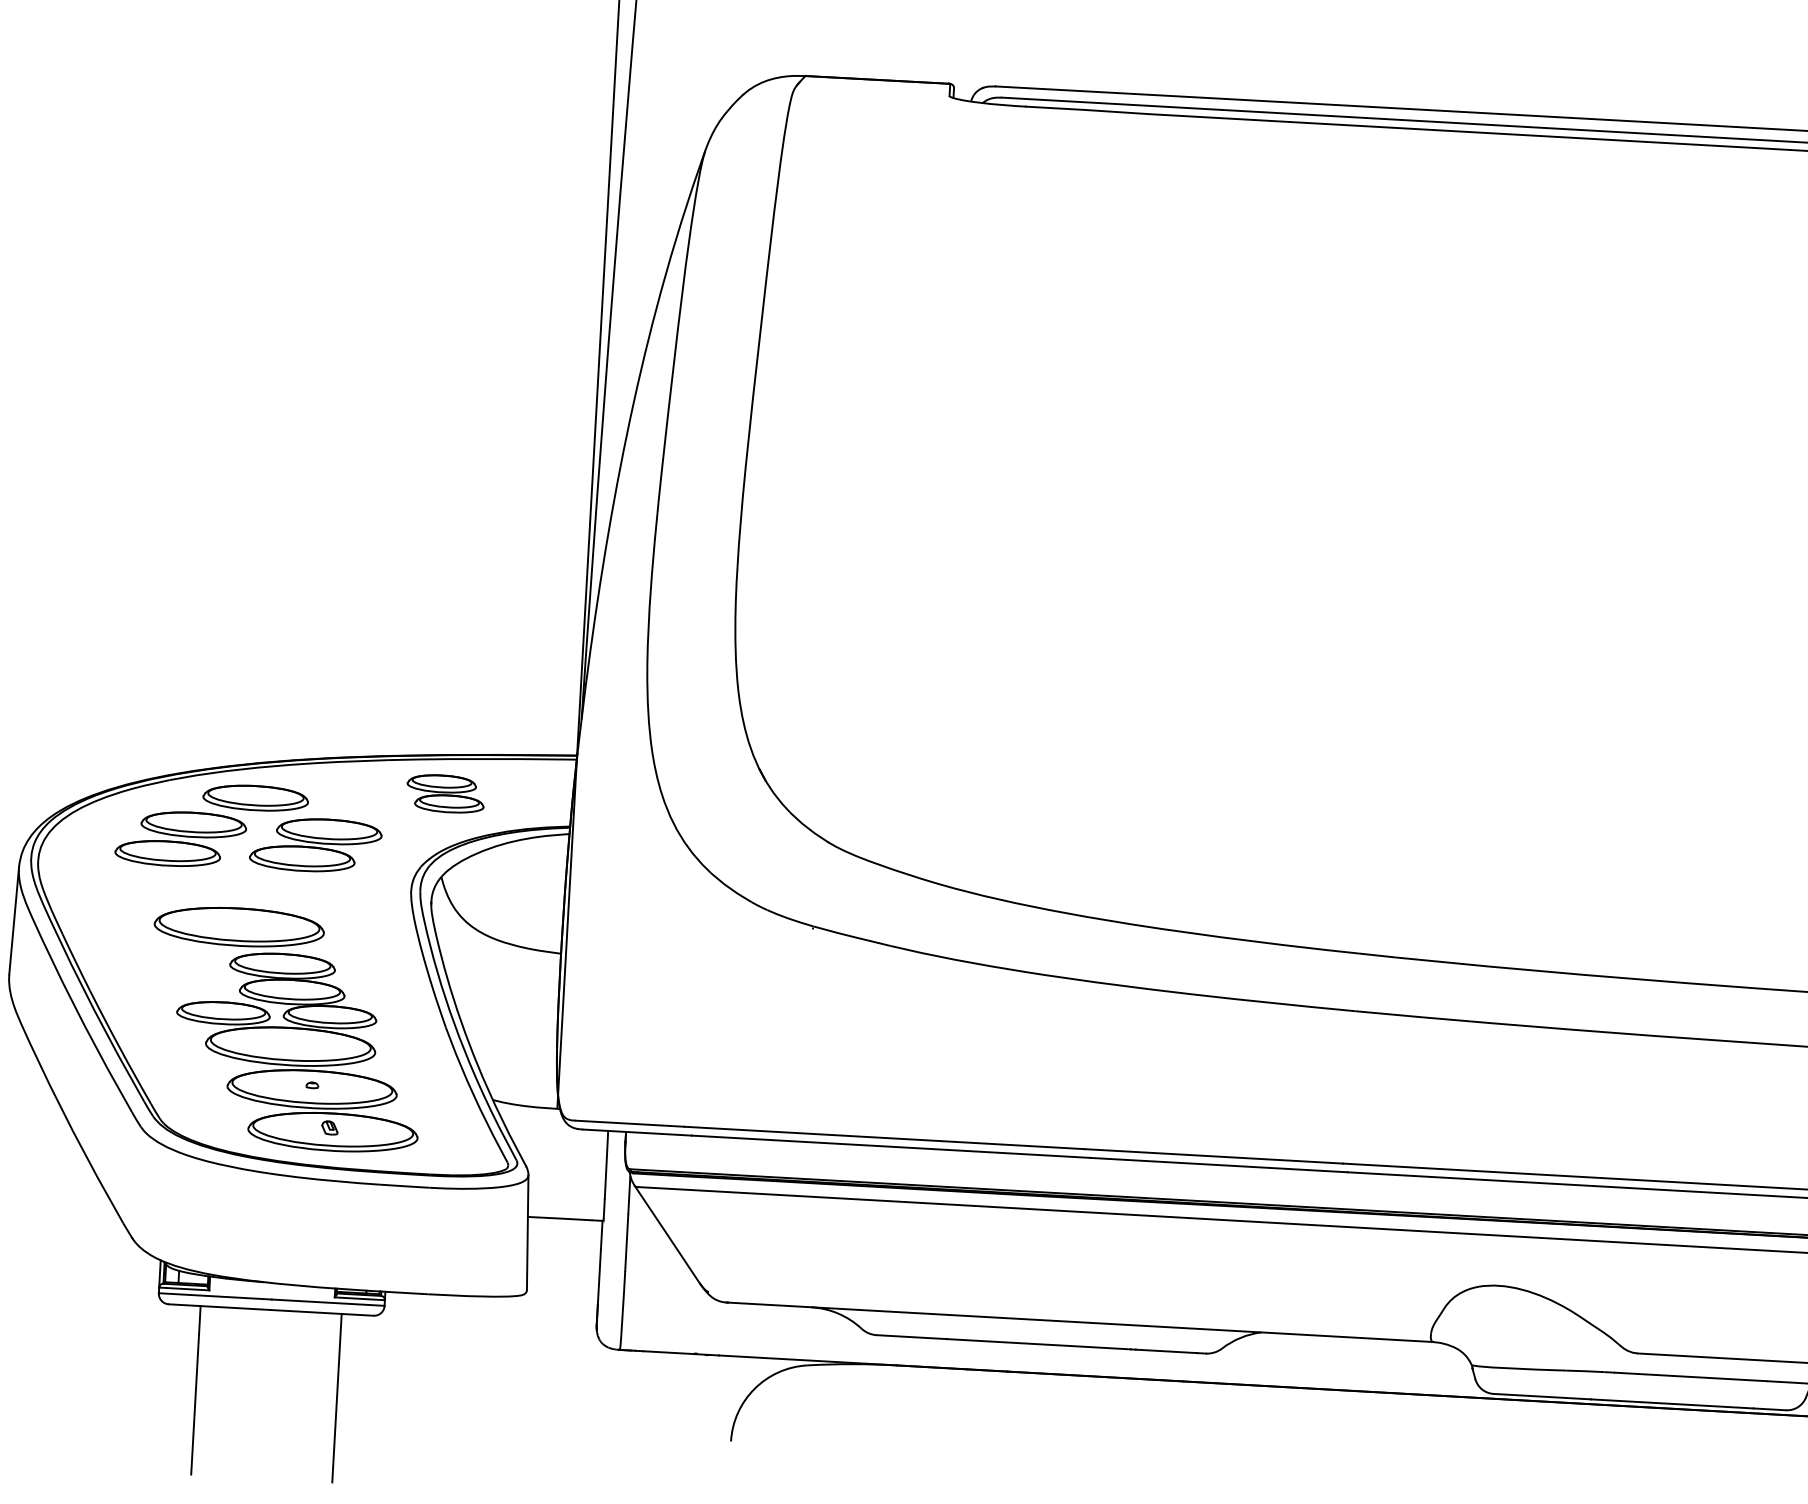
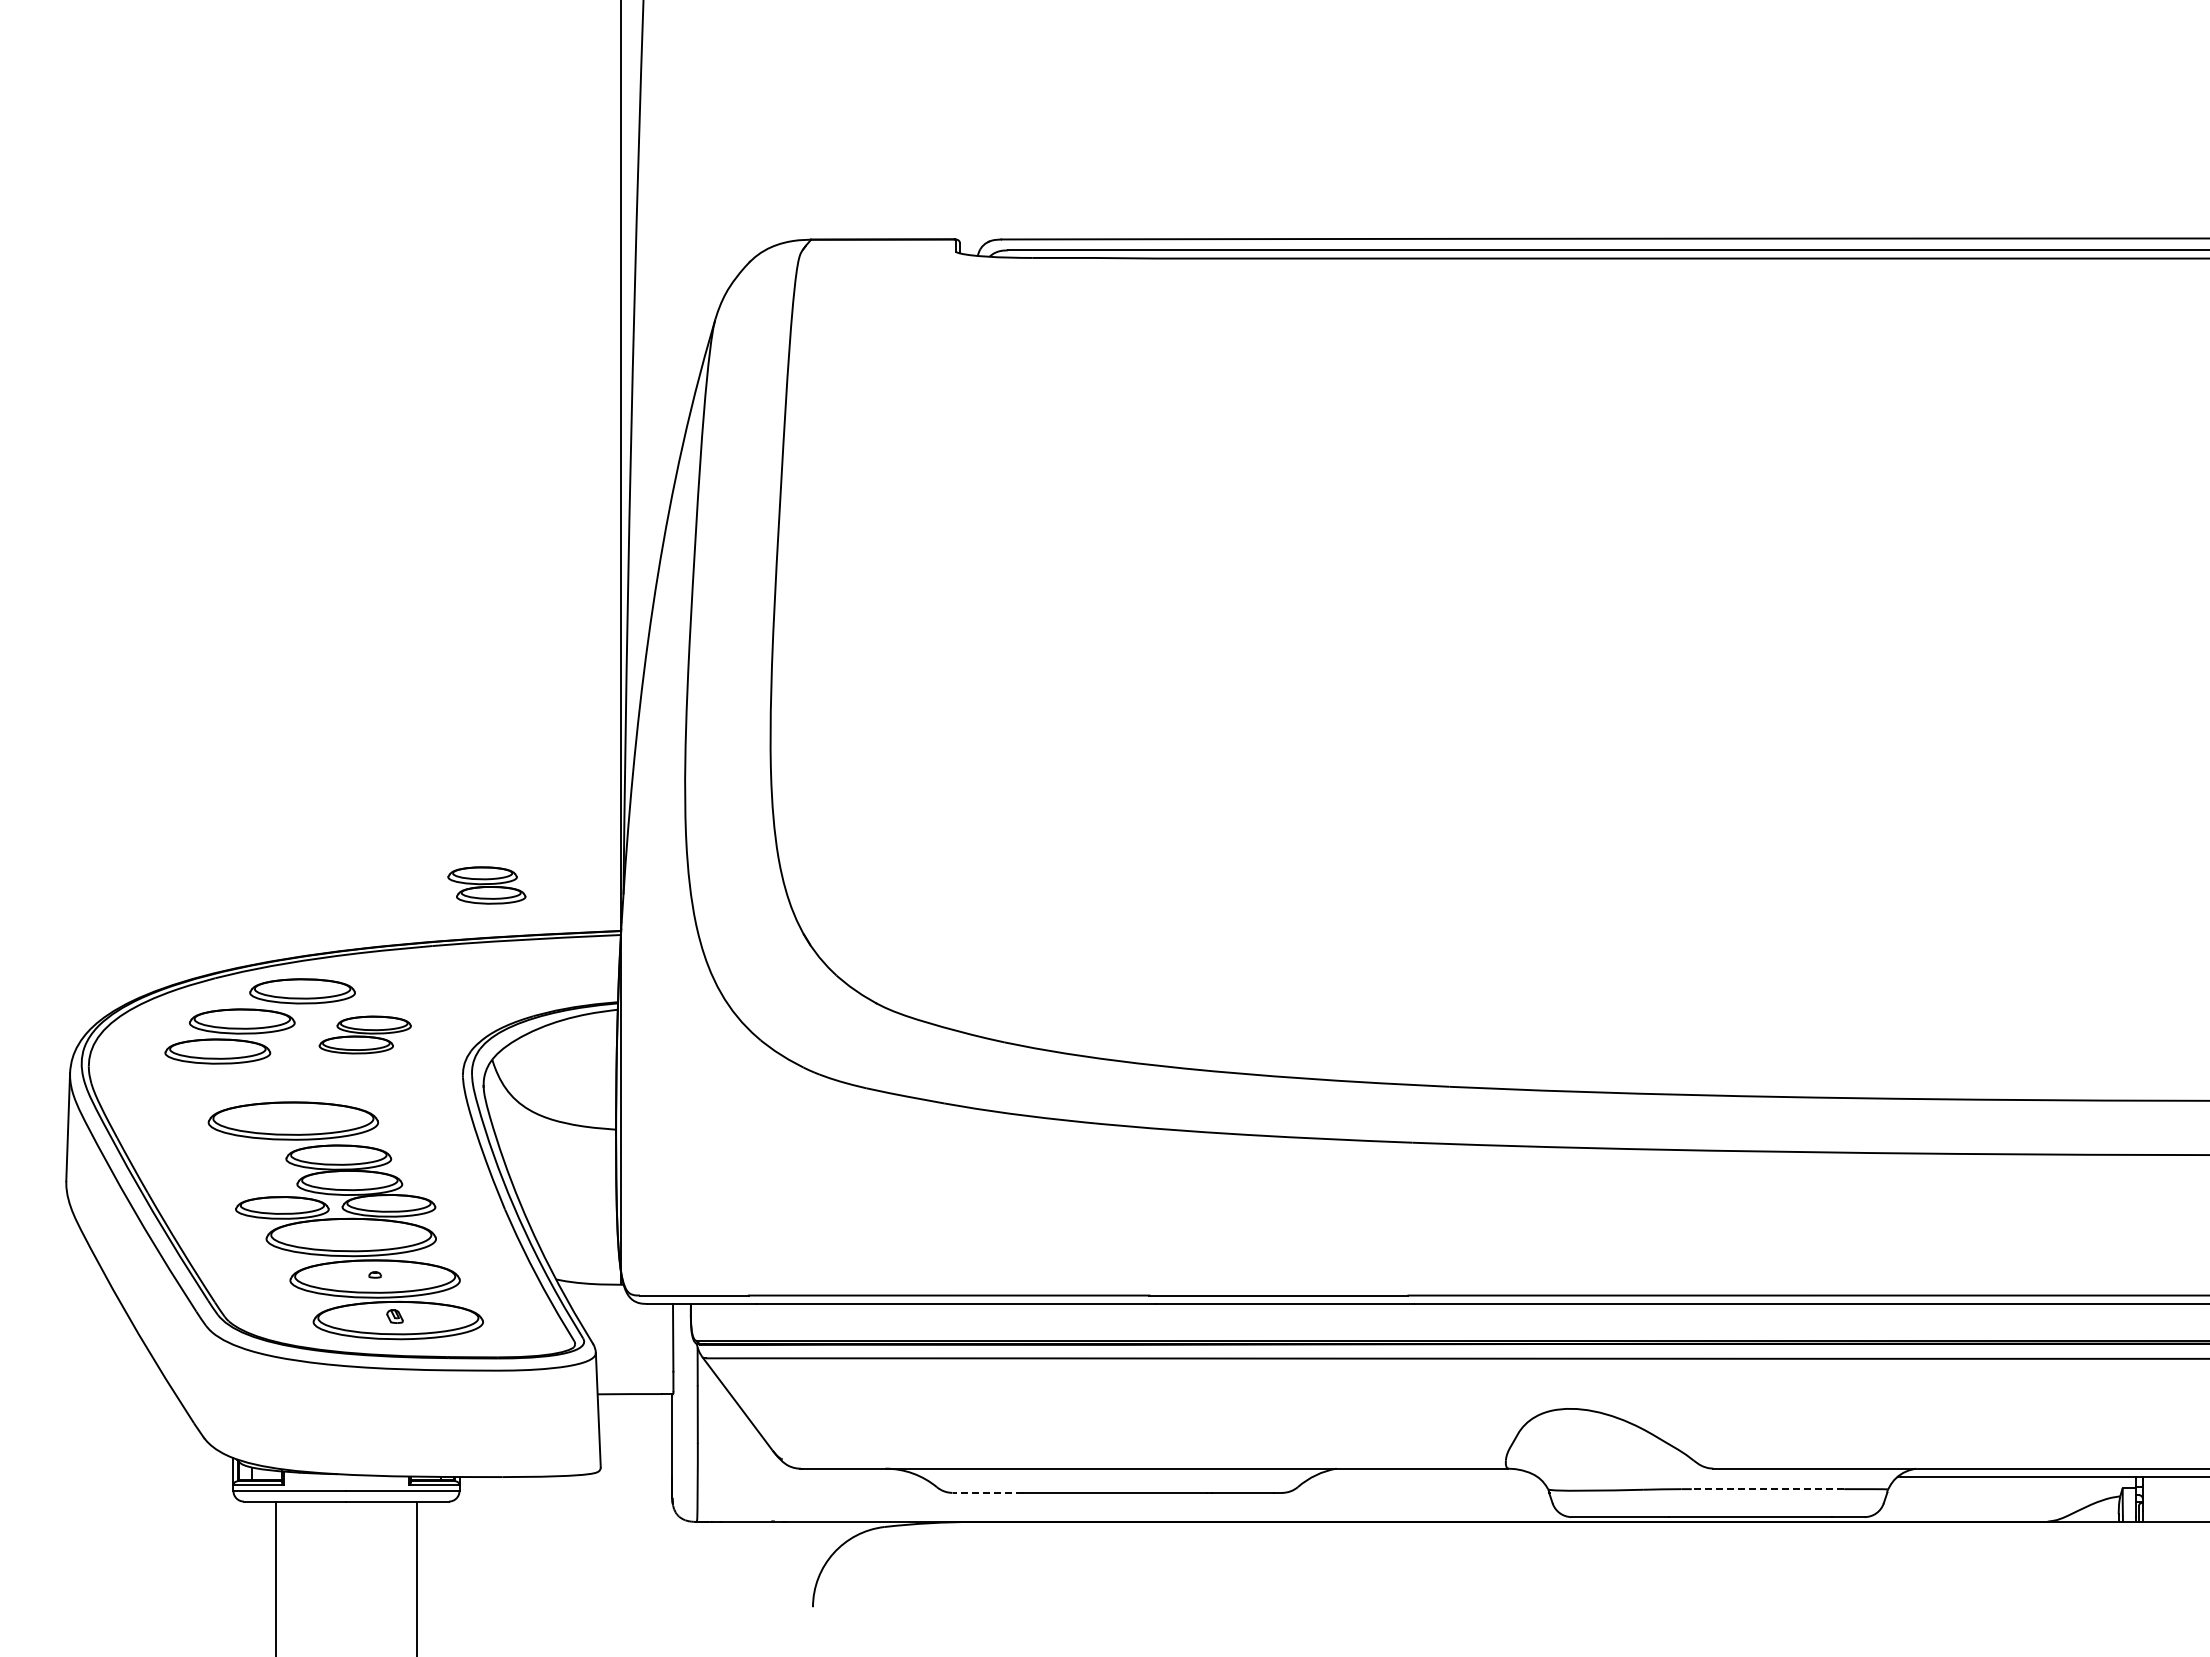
part: (445, 793) -> (486, 885), moved
part: (316, 844) -> (365, 1034), size x0.7
line: (911, 1336) -> (987, 1492), solid -> dashed
line: (1690, 1377) -> (1767, 1489), solid -> dashed

